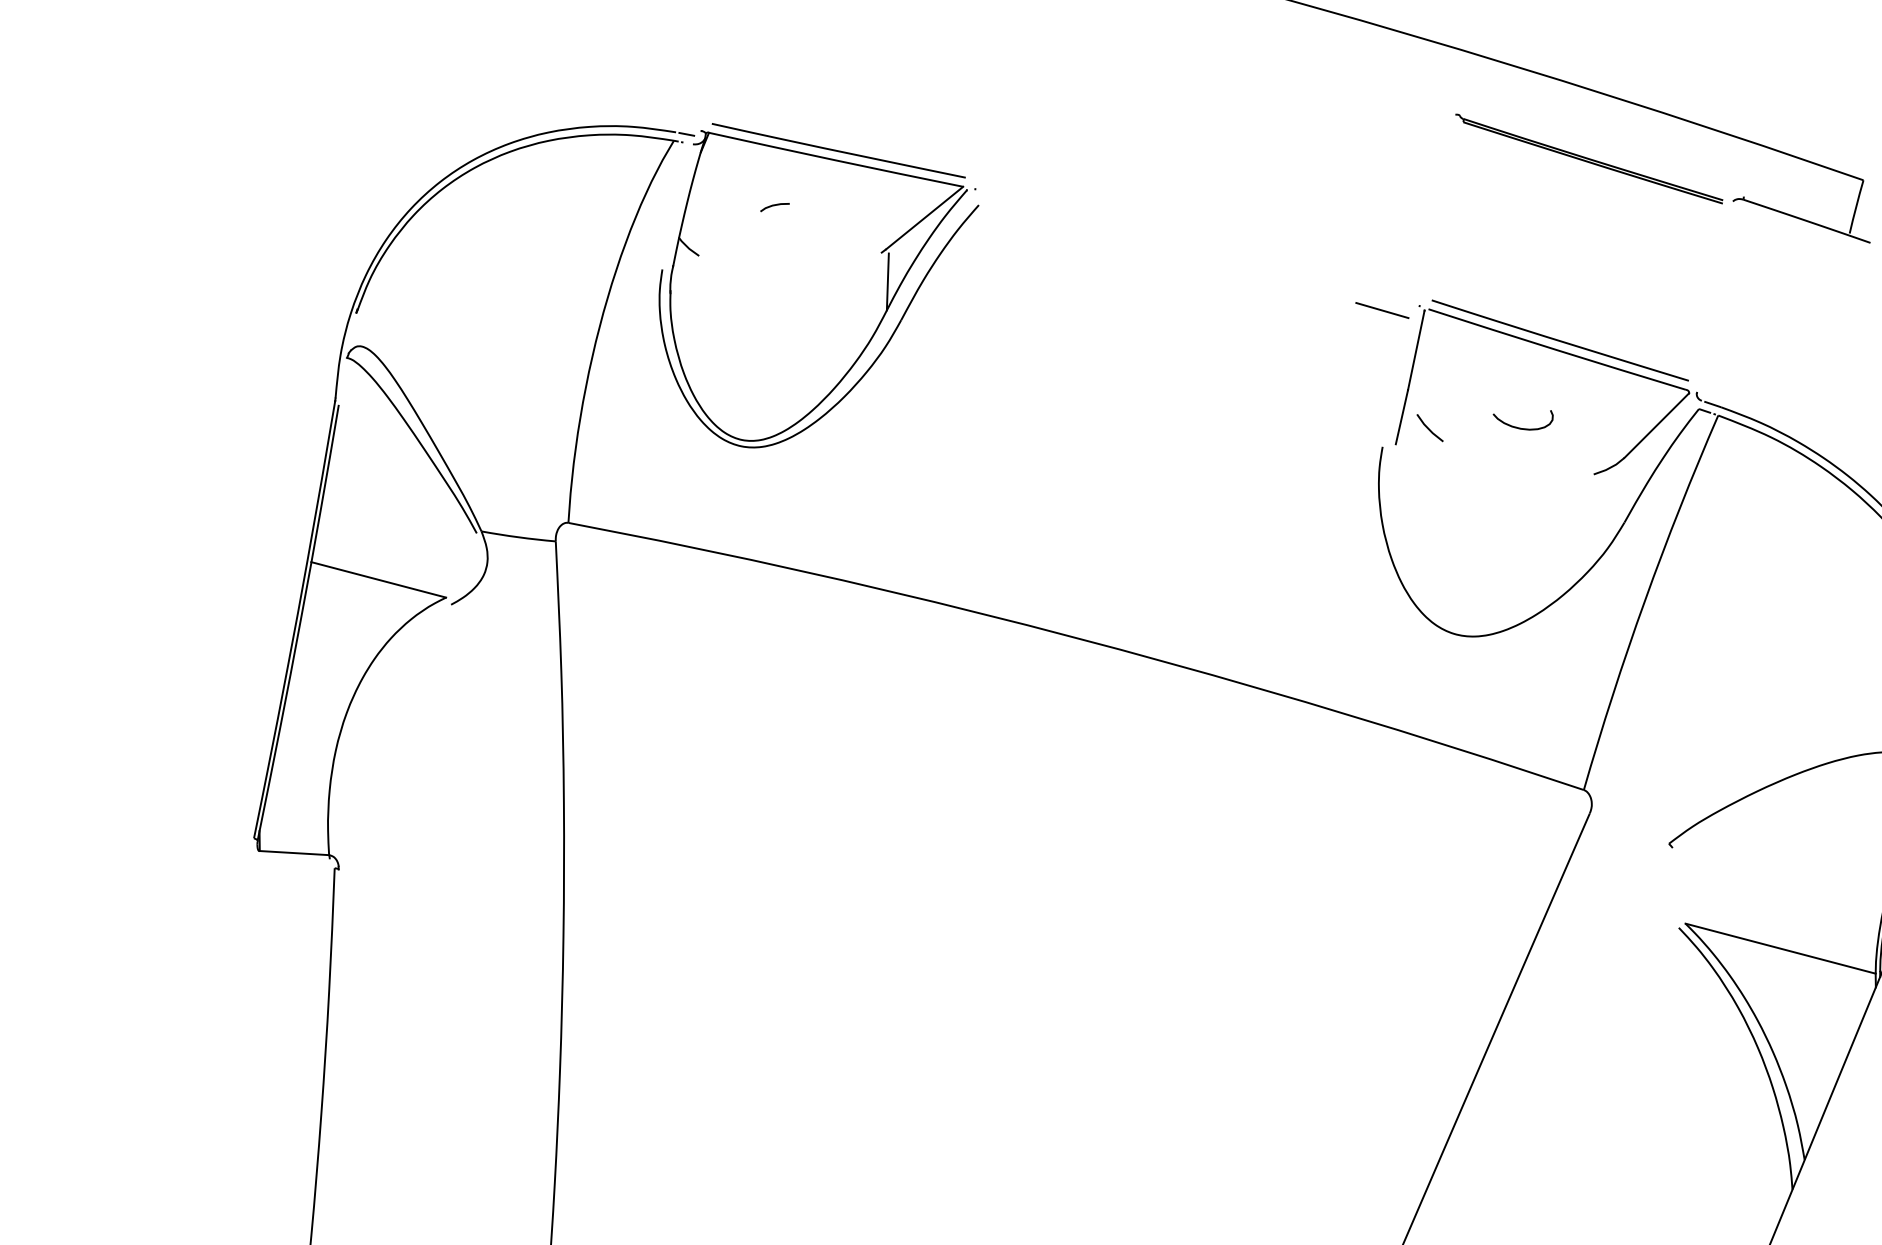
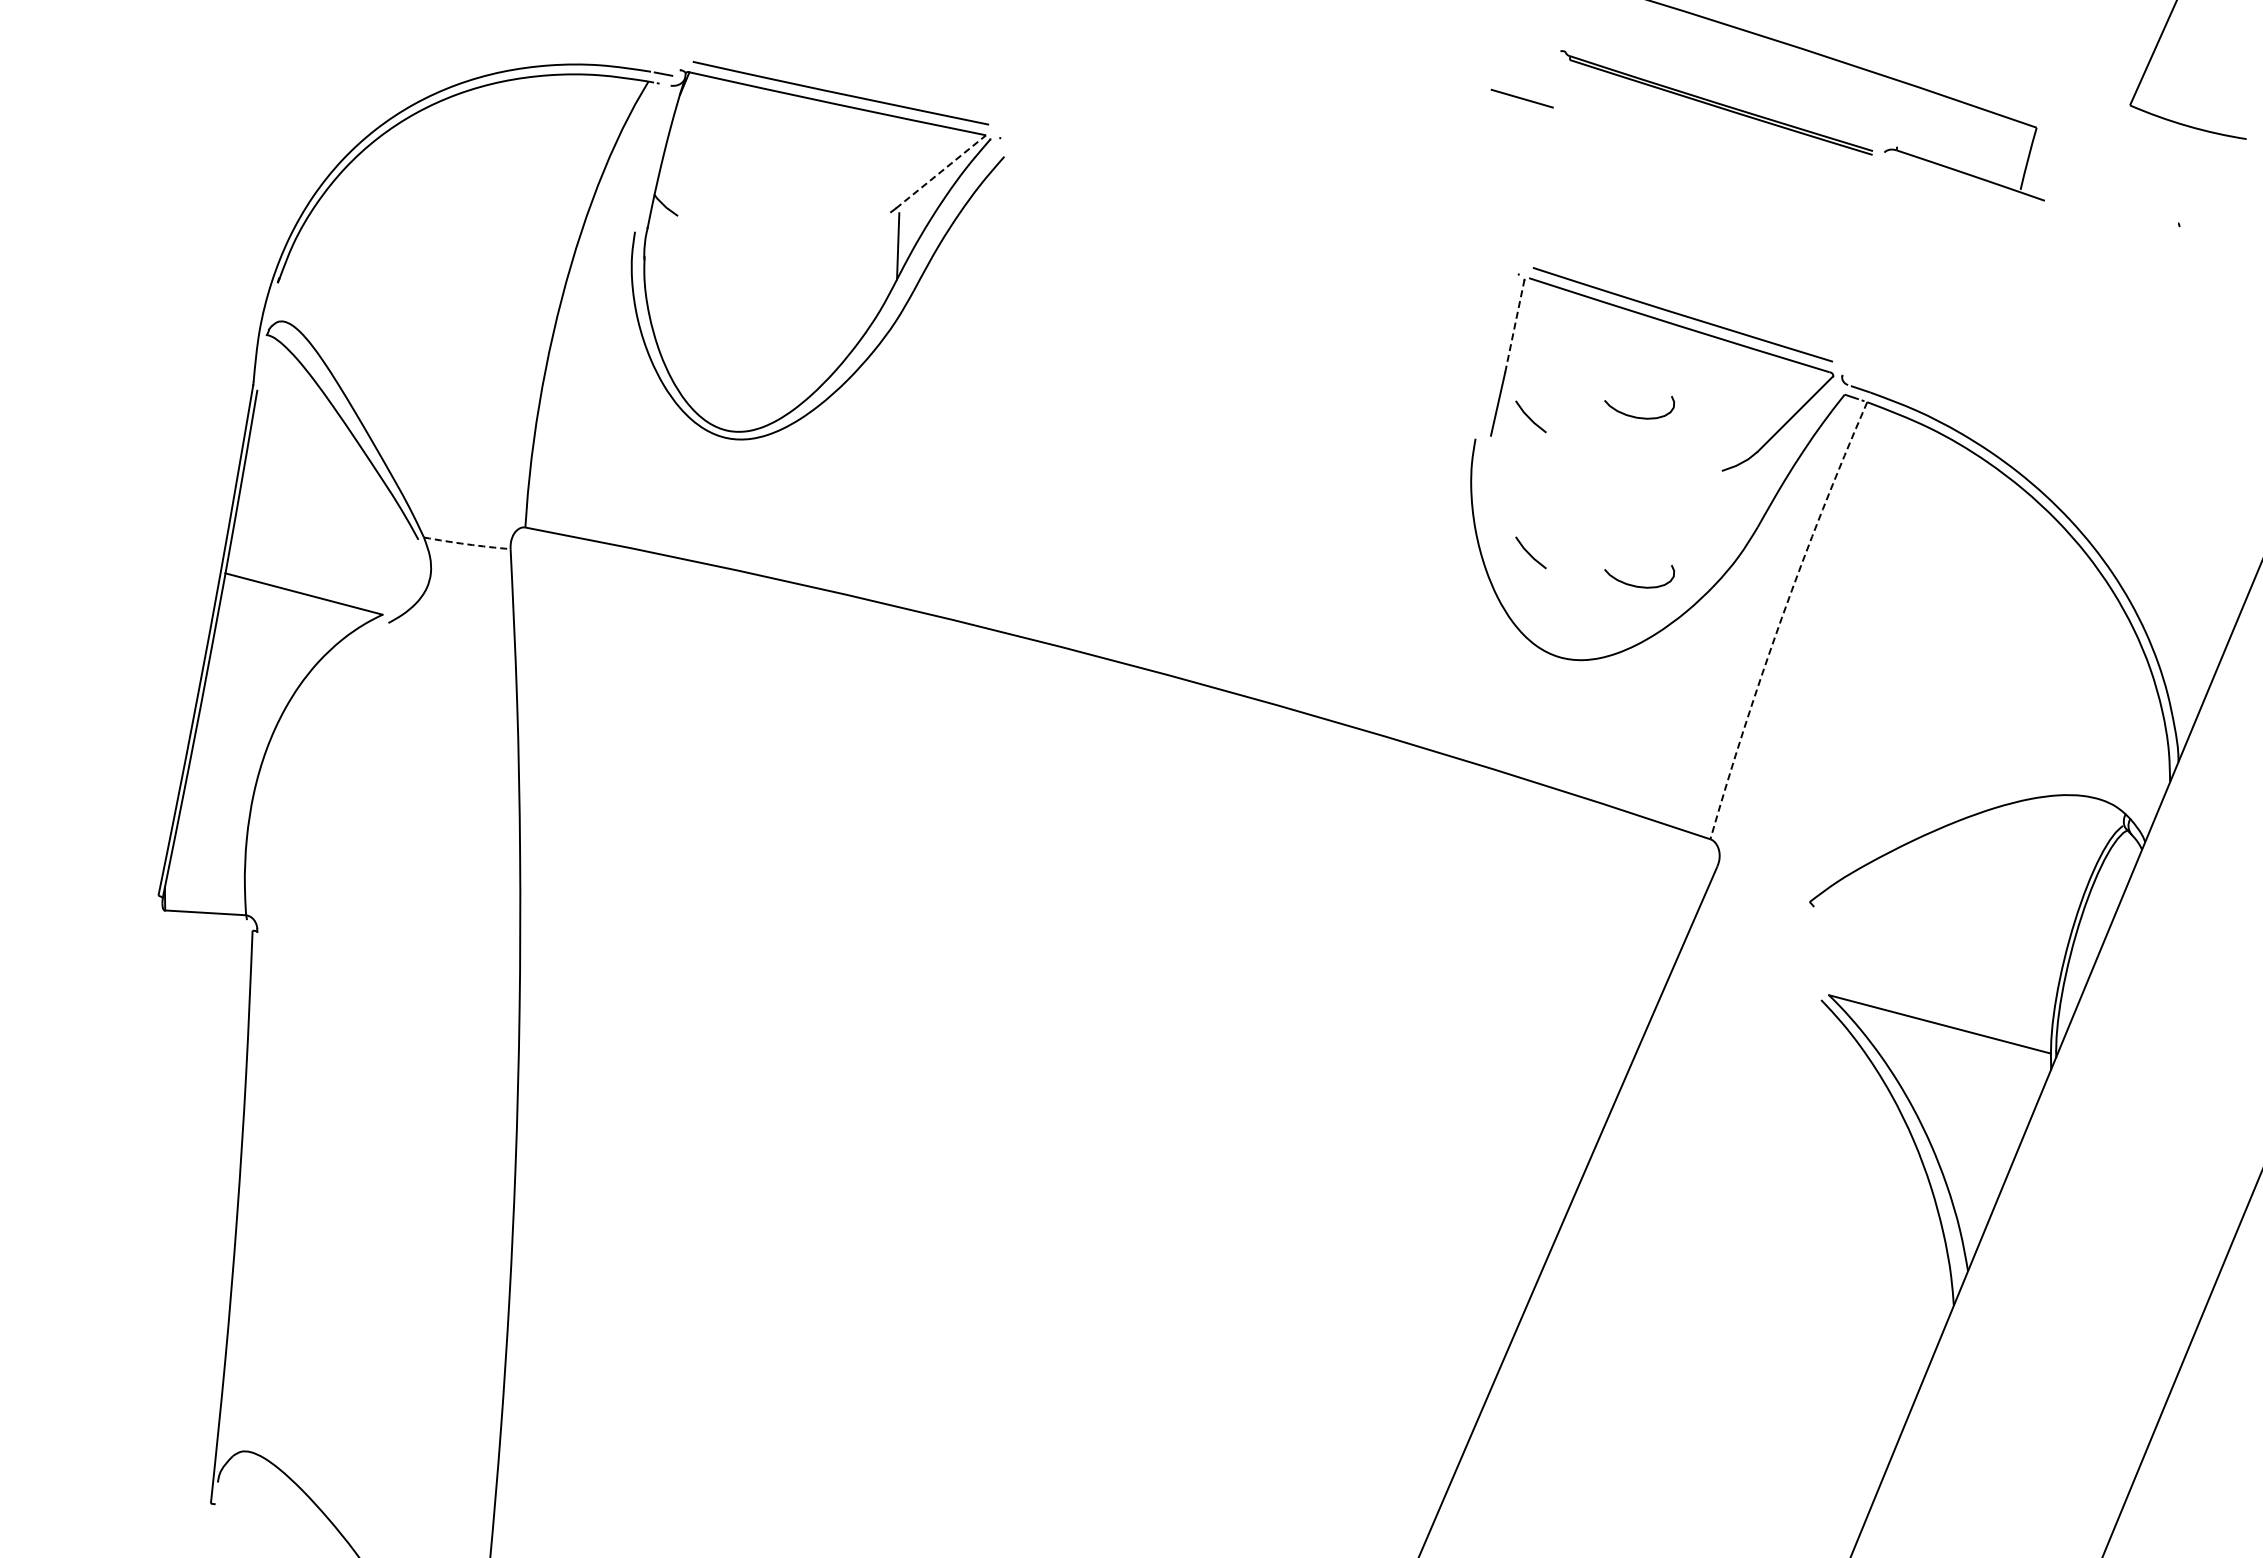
line: (775, 205) -> (766, 157), removed
line: (925, 217) -> (941, 171), solid -> dashed
line: (1381, 310) -> (1521, 98), moved
line: (1416, 349) -> (1514, 325), solid -> dashed
arc: (518, 537) -> (467, 544), solid -> dashed
line: (1428, 544) -> (1529, 552), added
curve: (1521, 572) -> (1637, 585), added
arc: (1644, 600) -> (1781, 618), solid -> dashed

